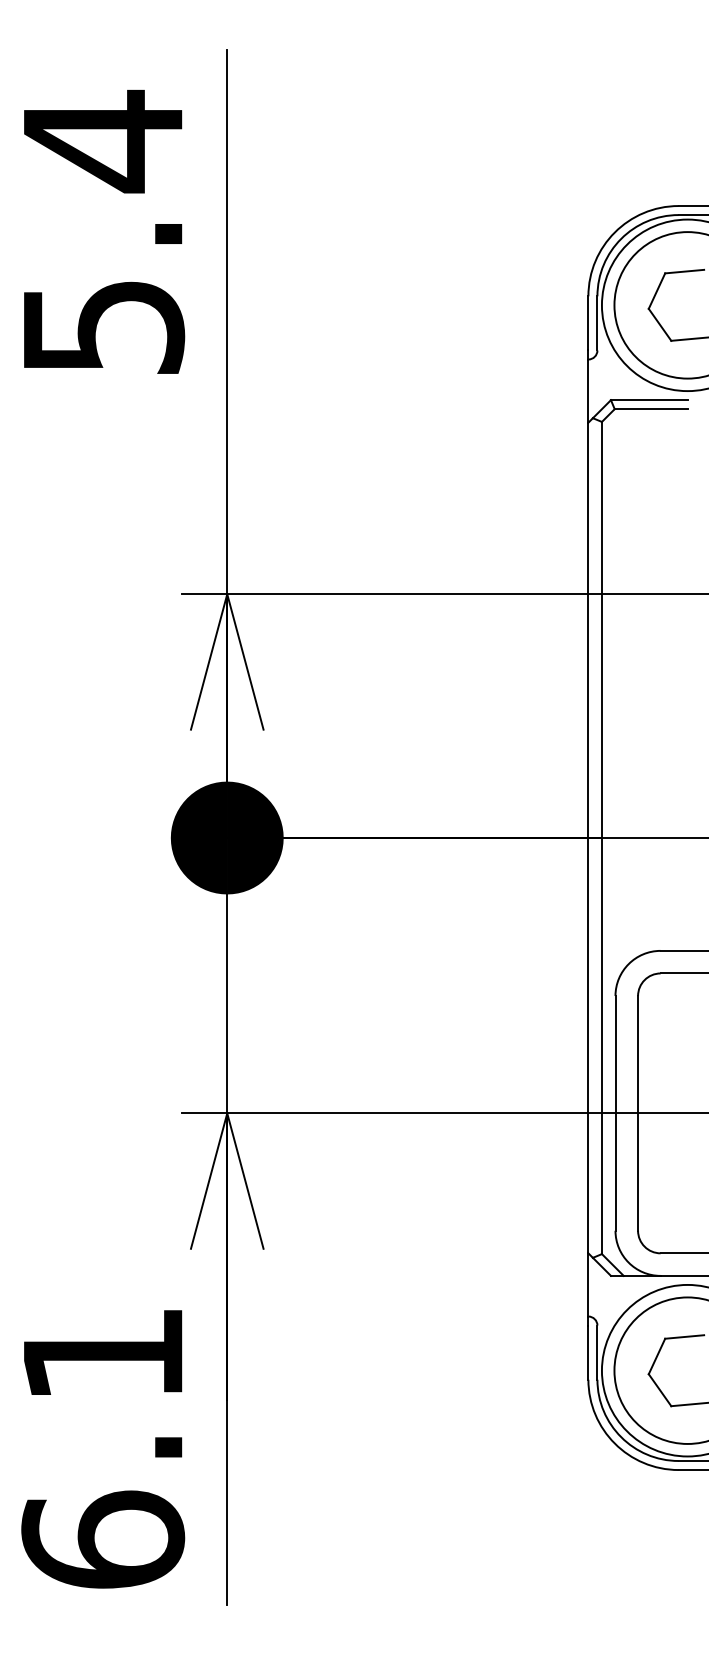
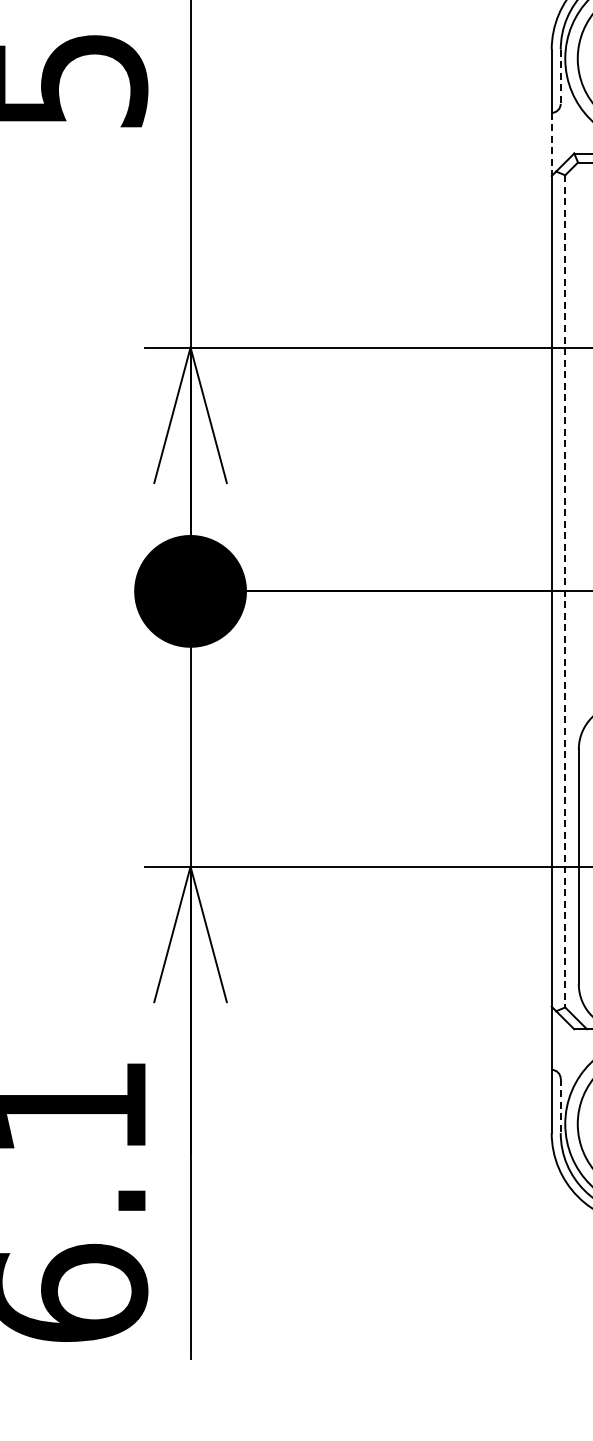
line: (597, 323) -> (560, 76), solid -> dashed
line: (588, 391) -> (551, 144), solid -> dashed
line: (601, 838) -> (564, 591), solid -> dashed
line: (597, 1353) -> (560, 1106), solid -> dashed

